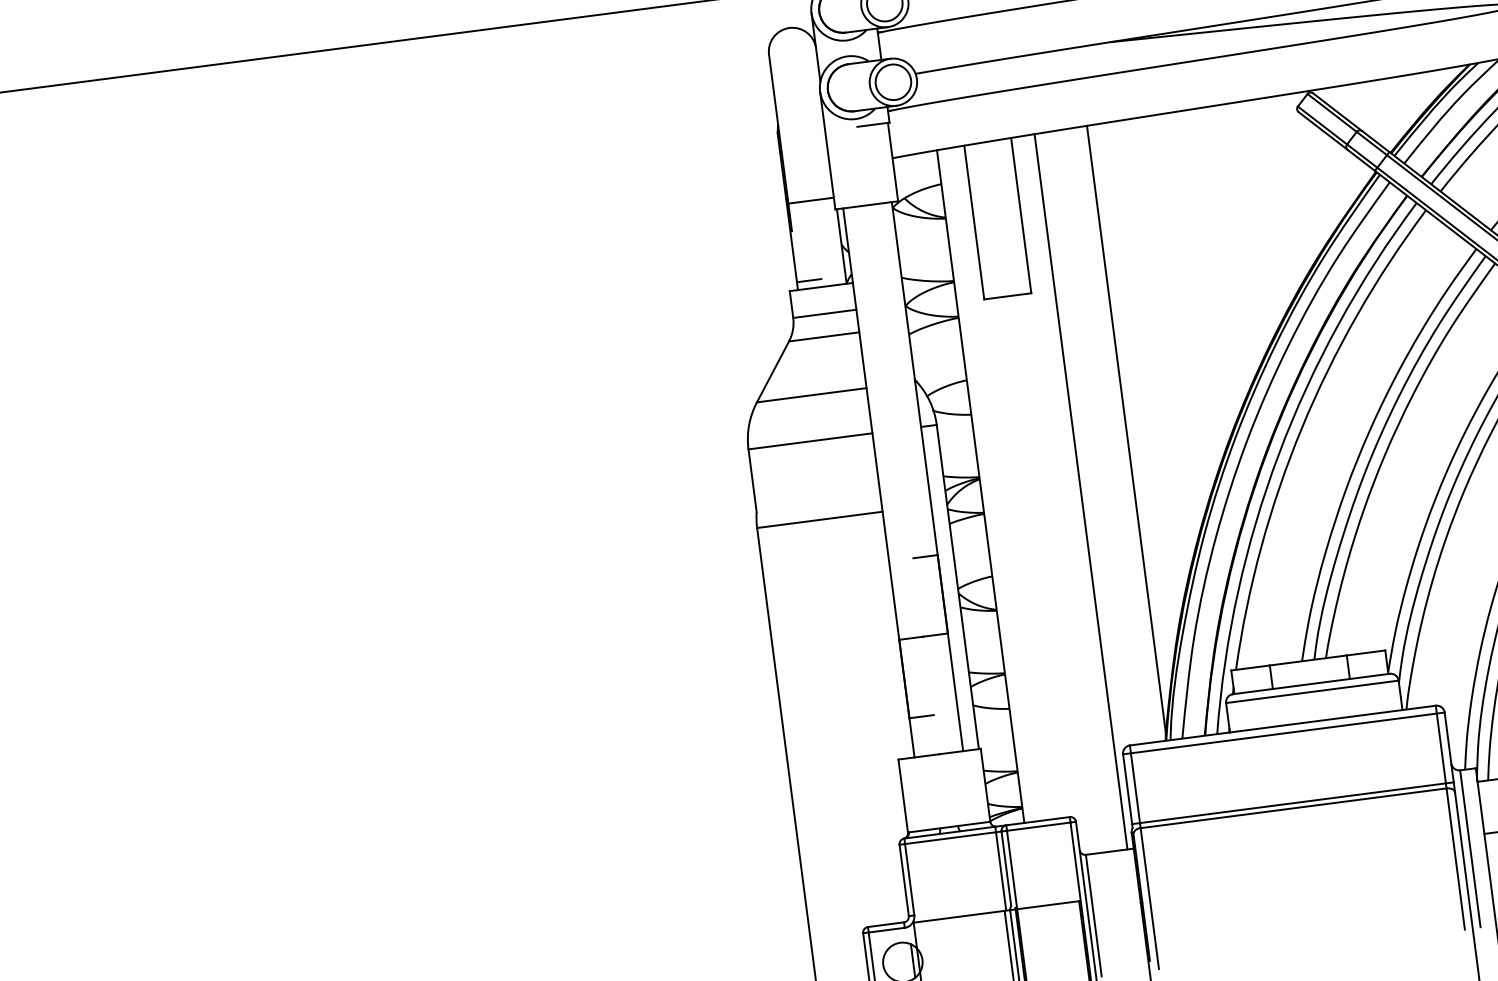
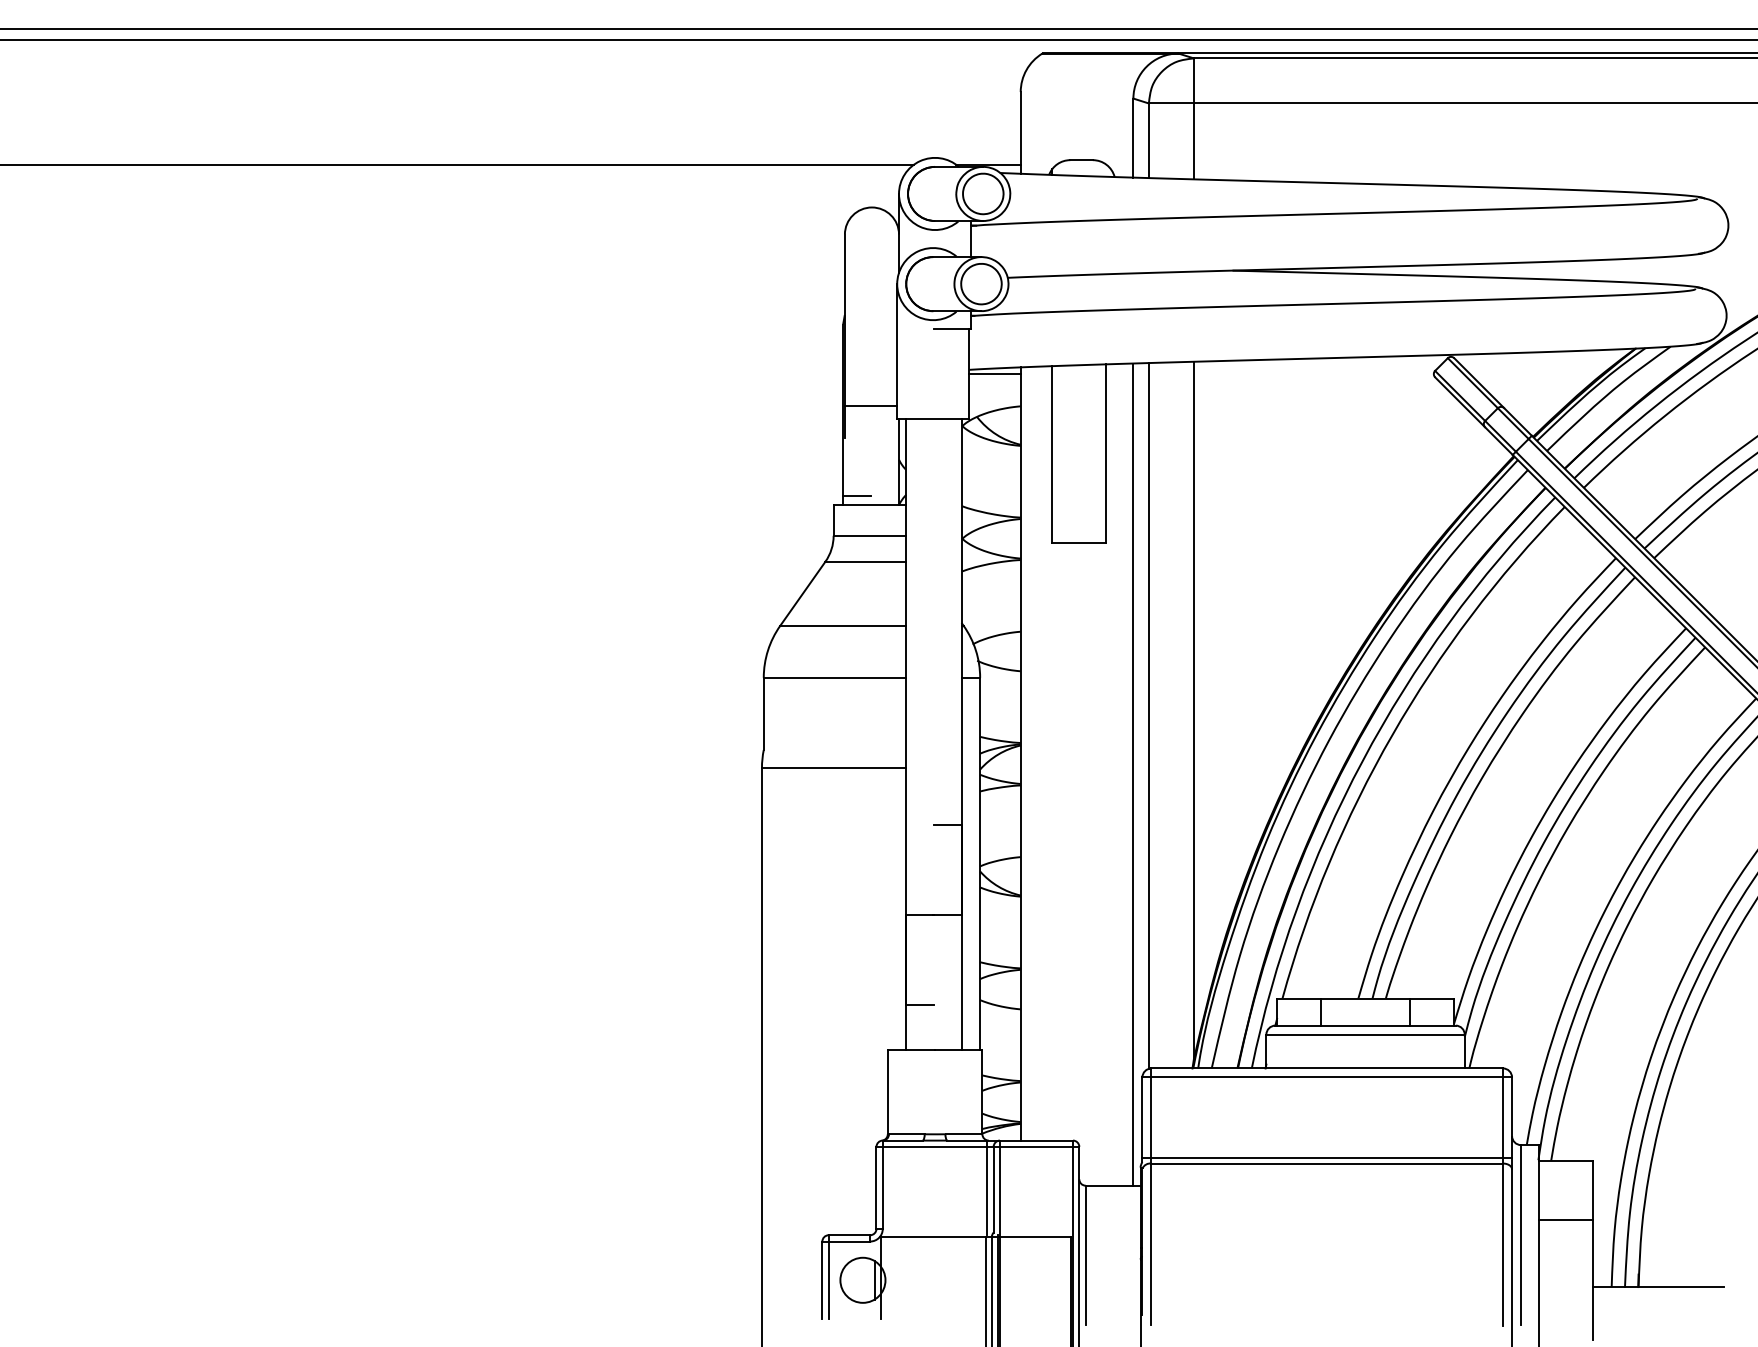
line: (914, 159) -> (994, 374), added
line: (1087, 438) -> (1148, 715), added

